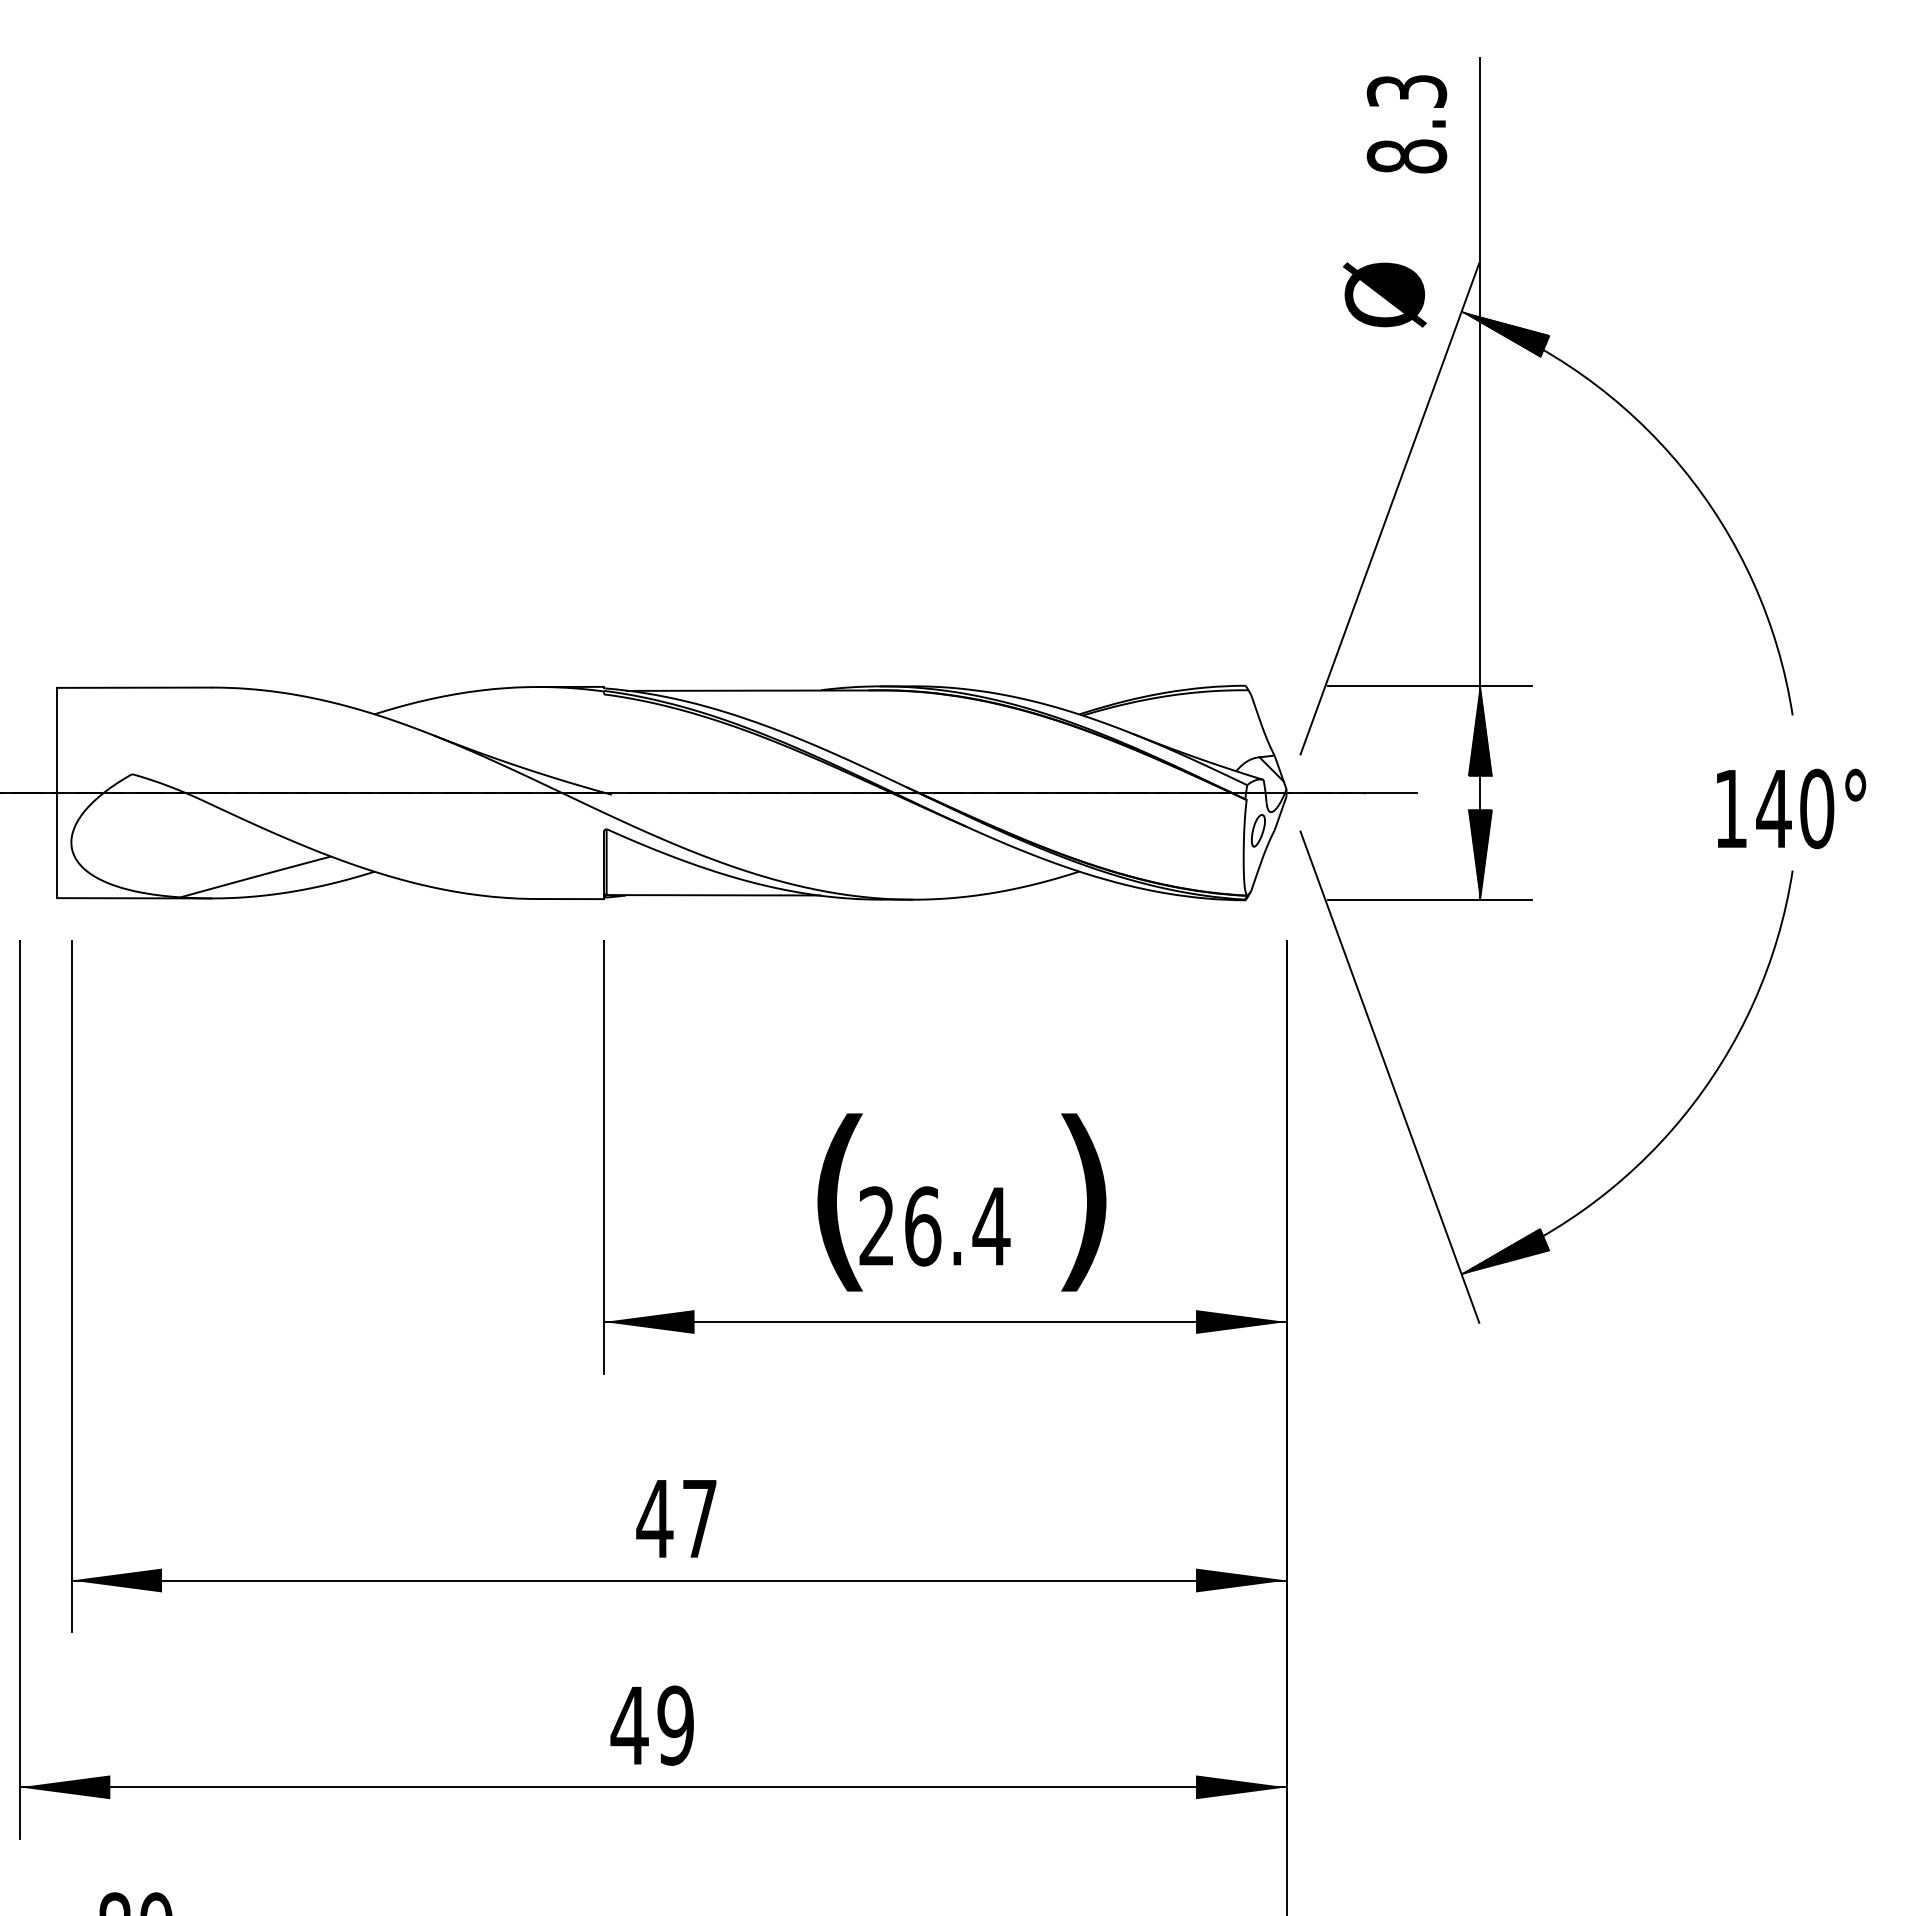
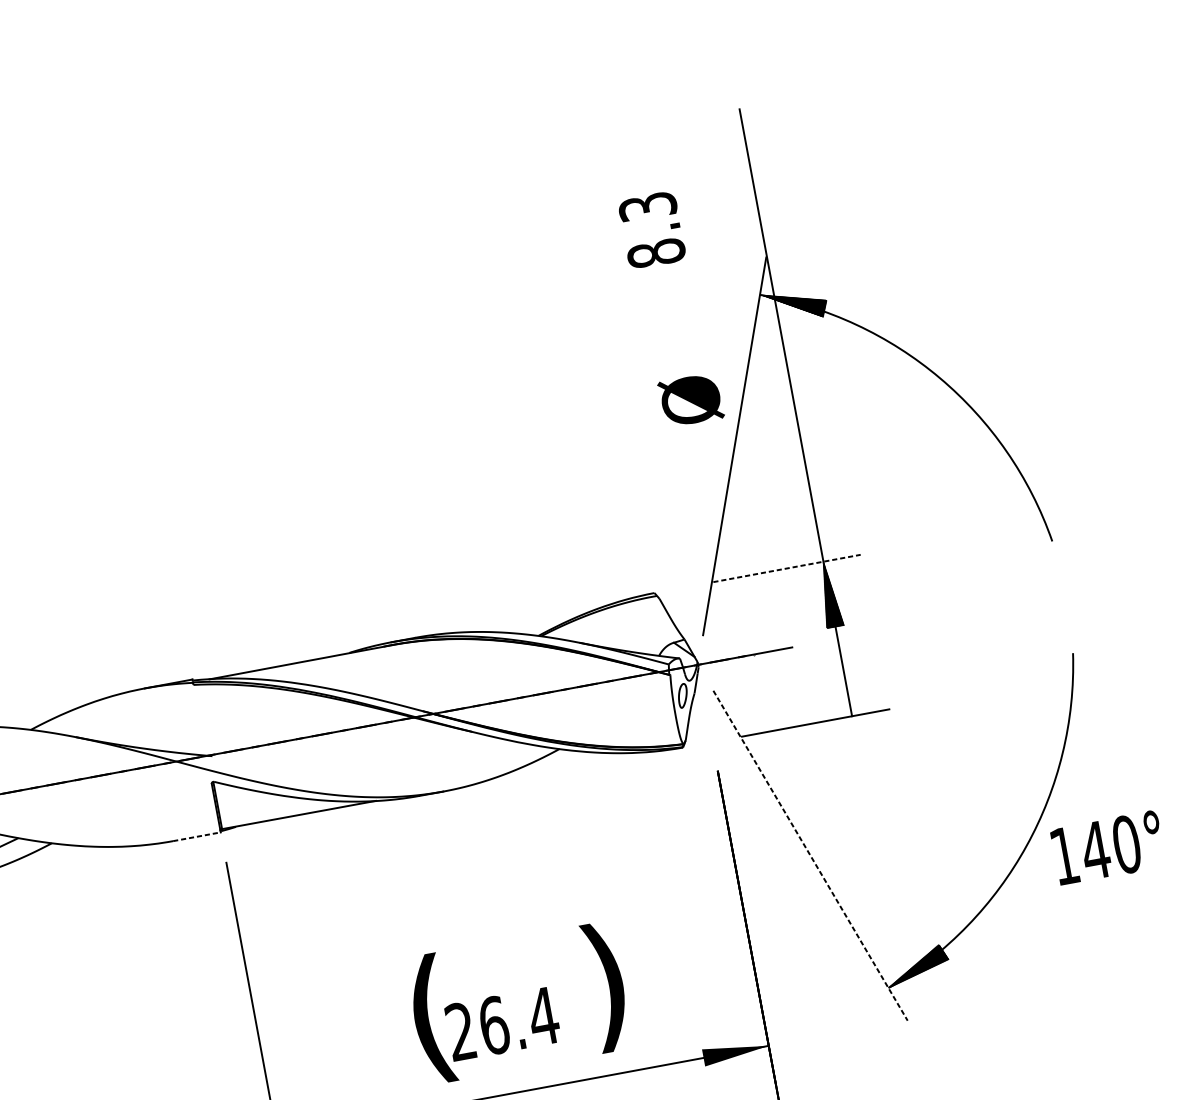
text: (1406, 124) -> (651, 230), moved
text: (1384, 294) -> (690, 399), moved
line: (1430, 685) -> (787, 568), solid -> dashed
text: (1791, 808) -> (1108, 847), moved
hatch: (1480, 854) -> (846, 683), removed
line: (571, 899) -> (197, 837), solid -> dashed
line: (1390, 1077) -> (811, 855), solid -> dashed

